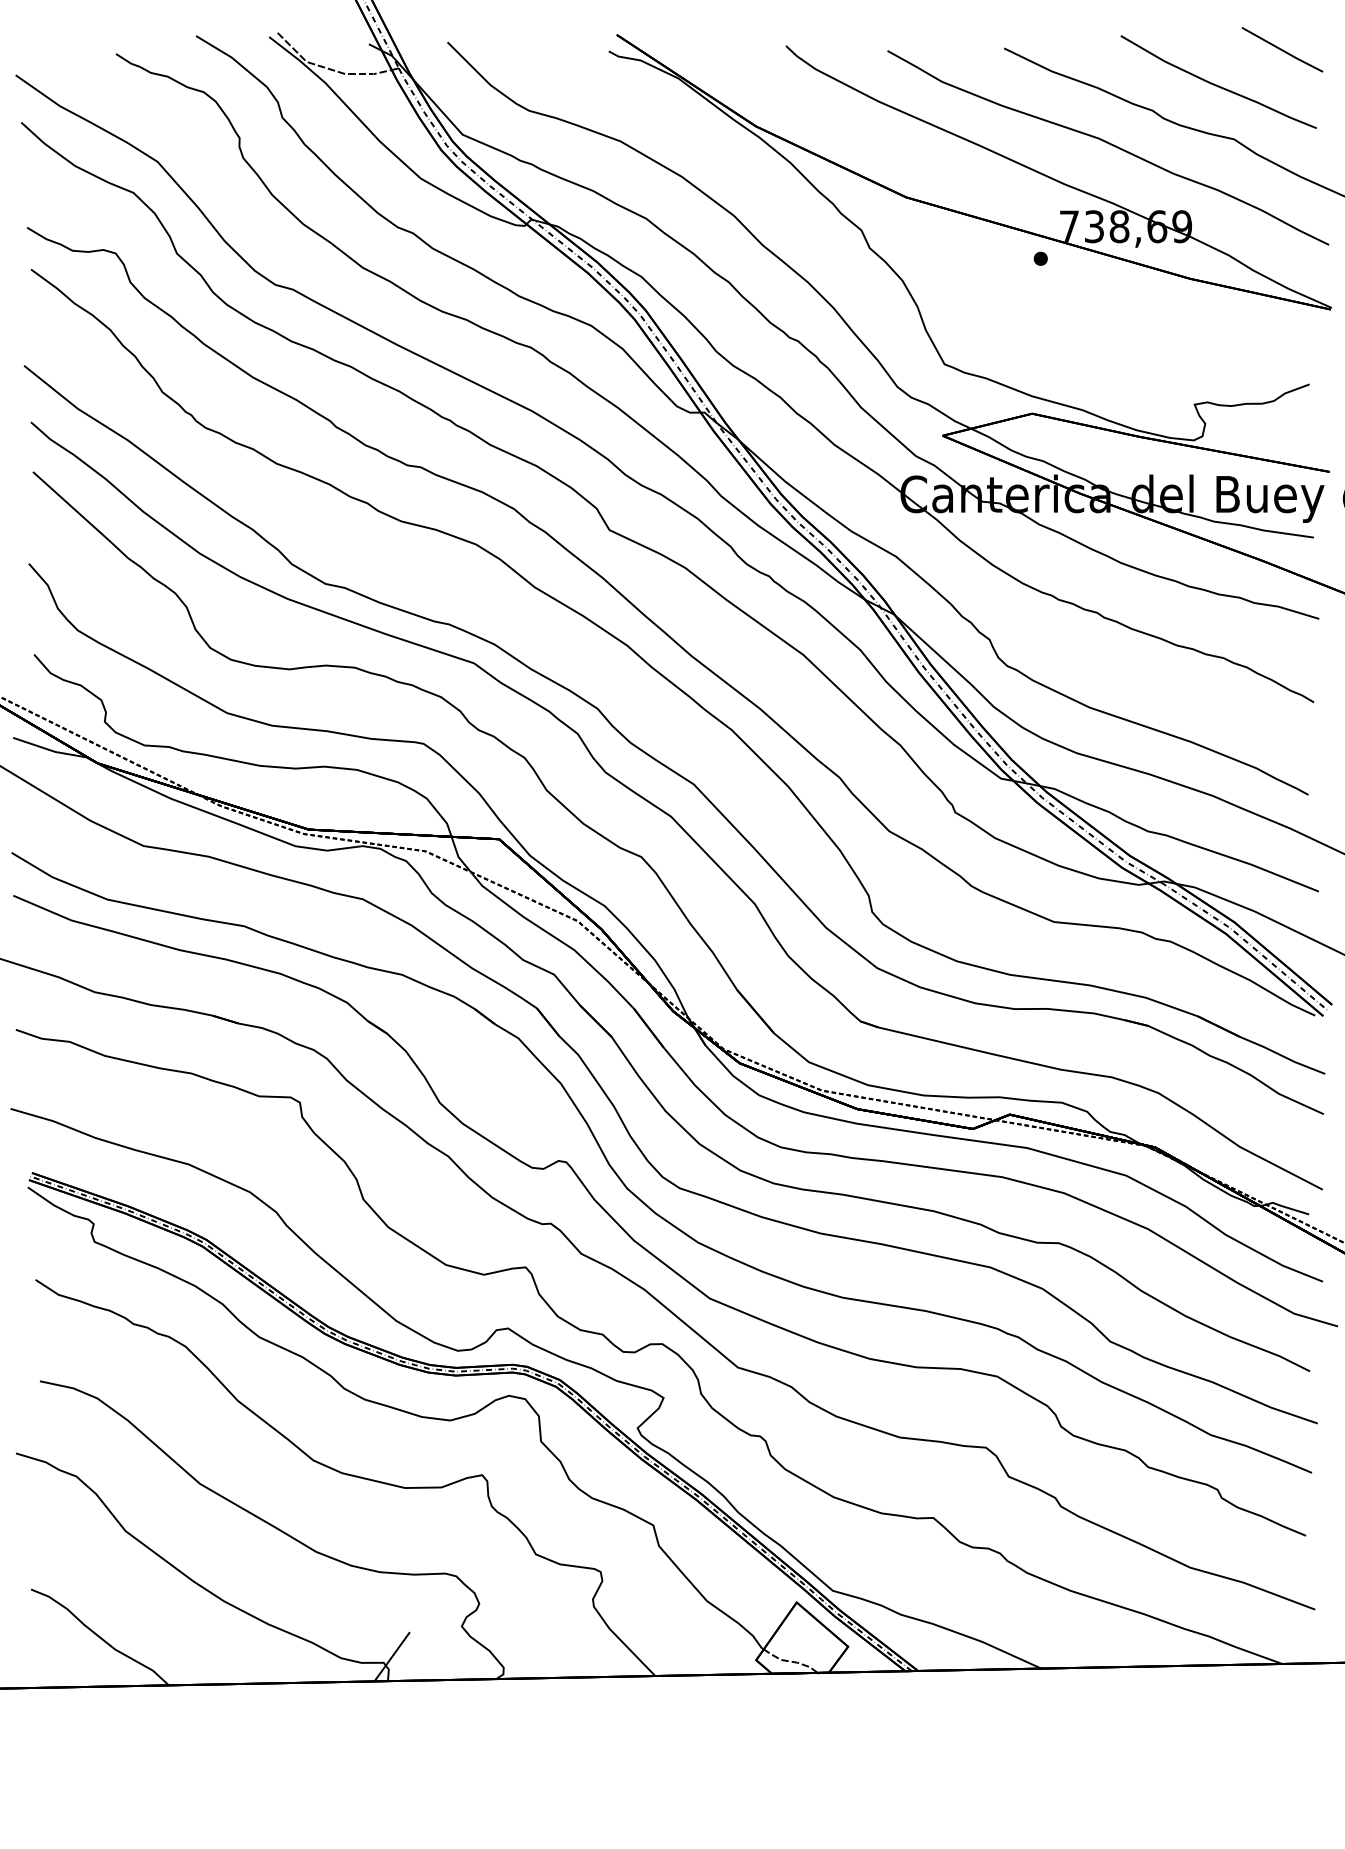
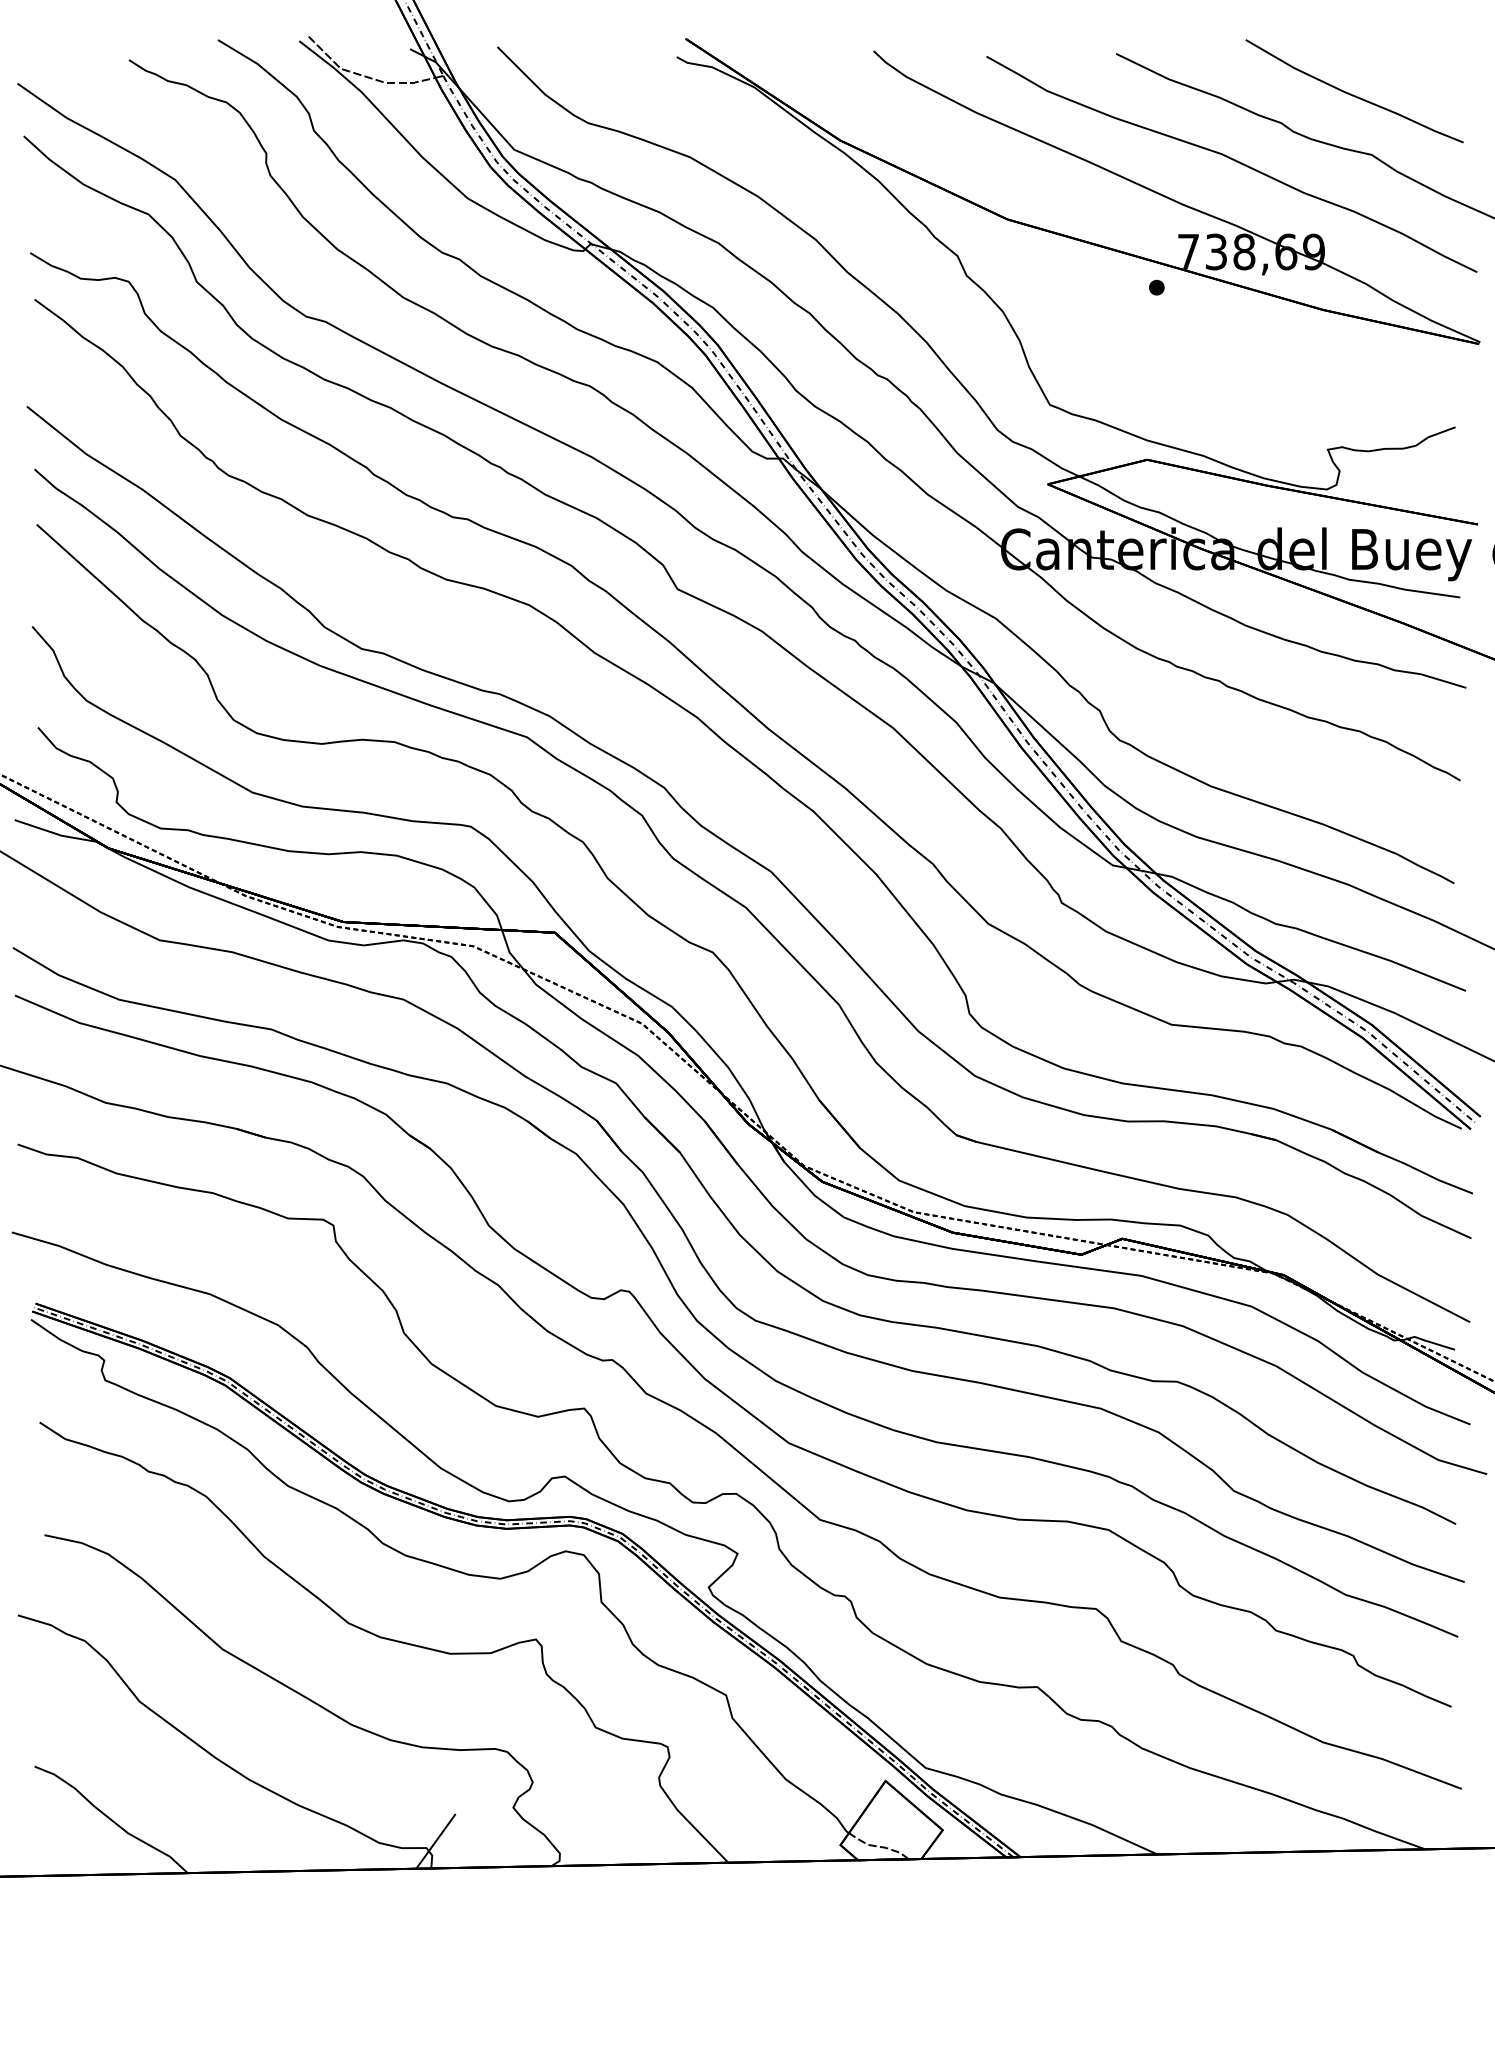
line: (1282, 49) -> (1425, 55), removed

